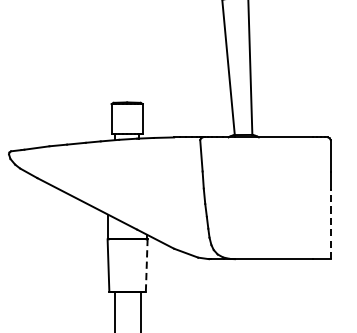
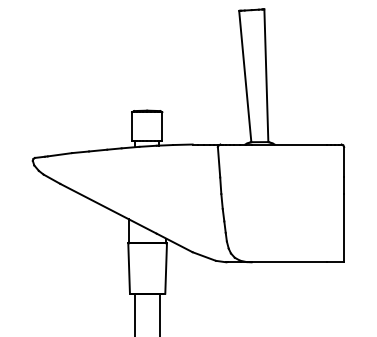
line: (331, 223) -> (344, 227), dashed -> solid
line: (147, 264) -> (166, 267), dashed -> solid

